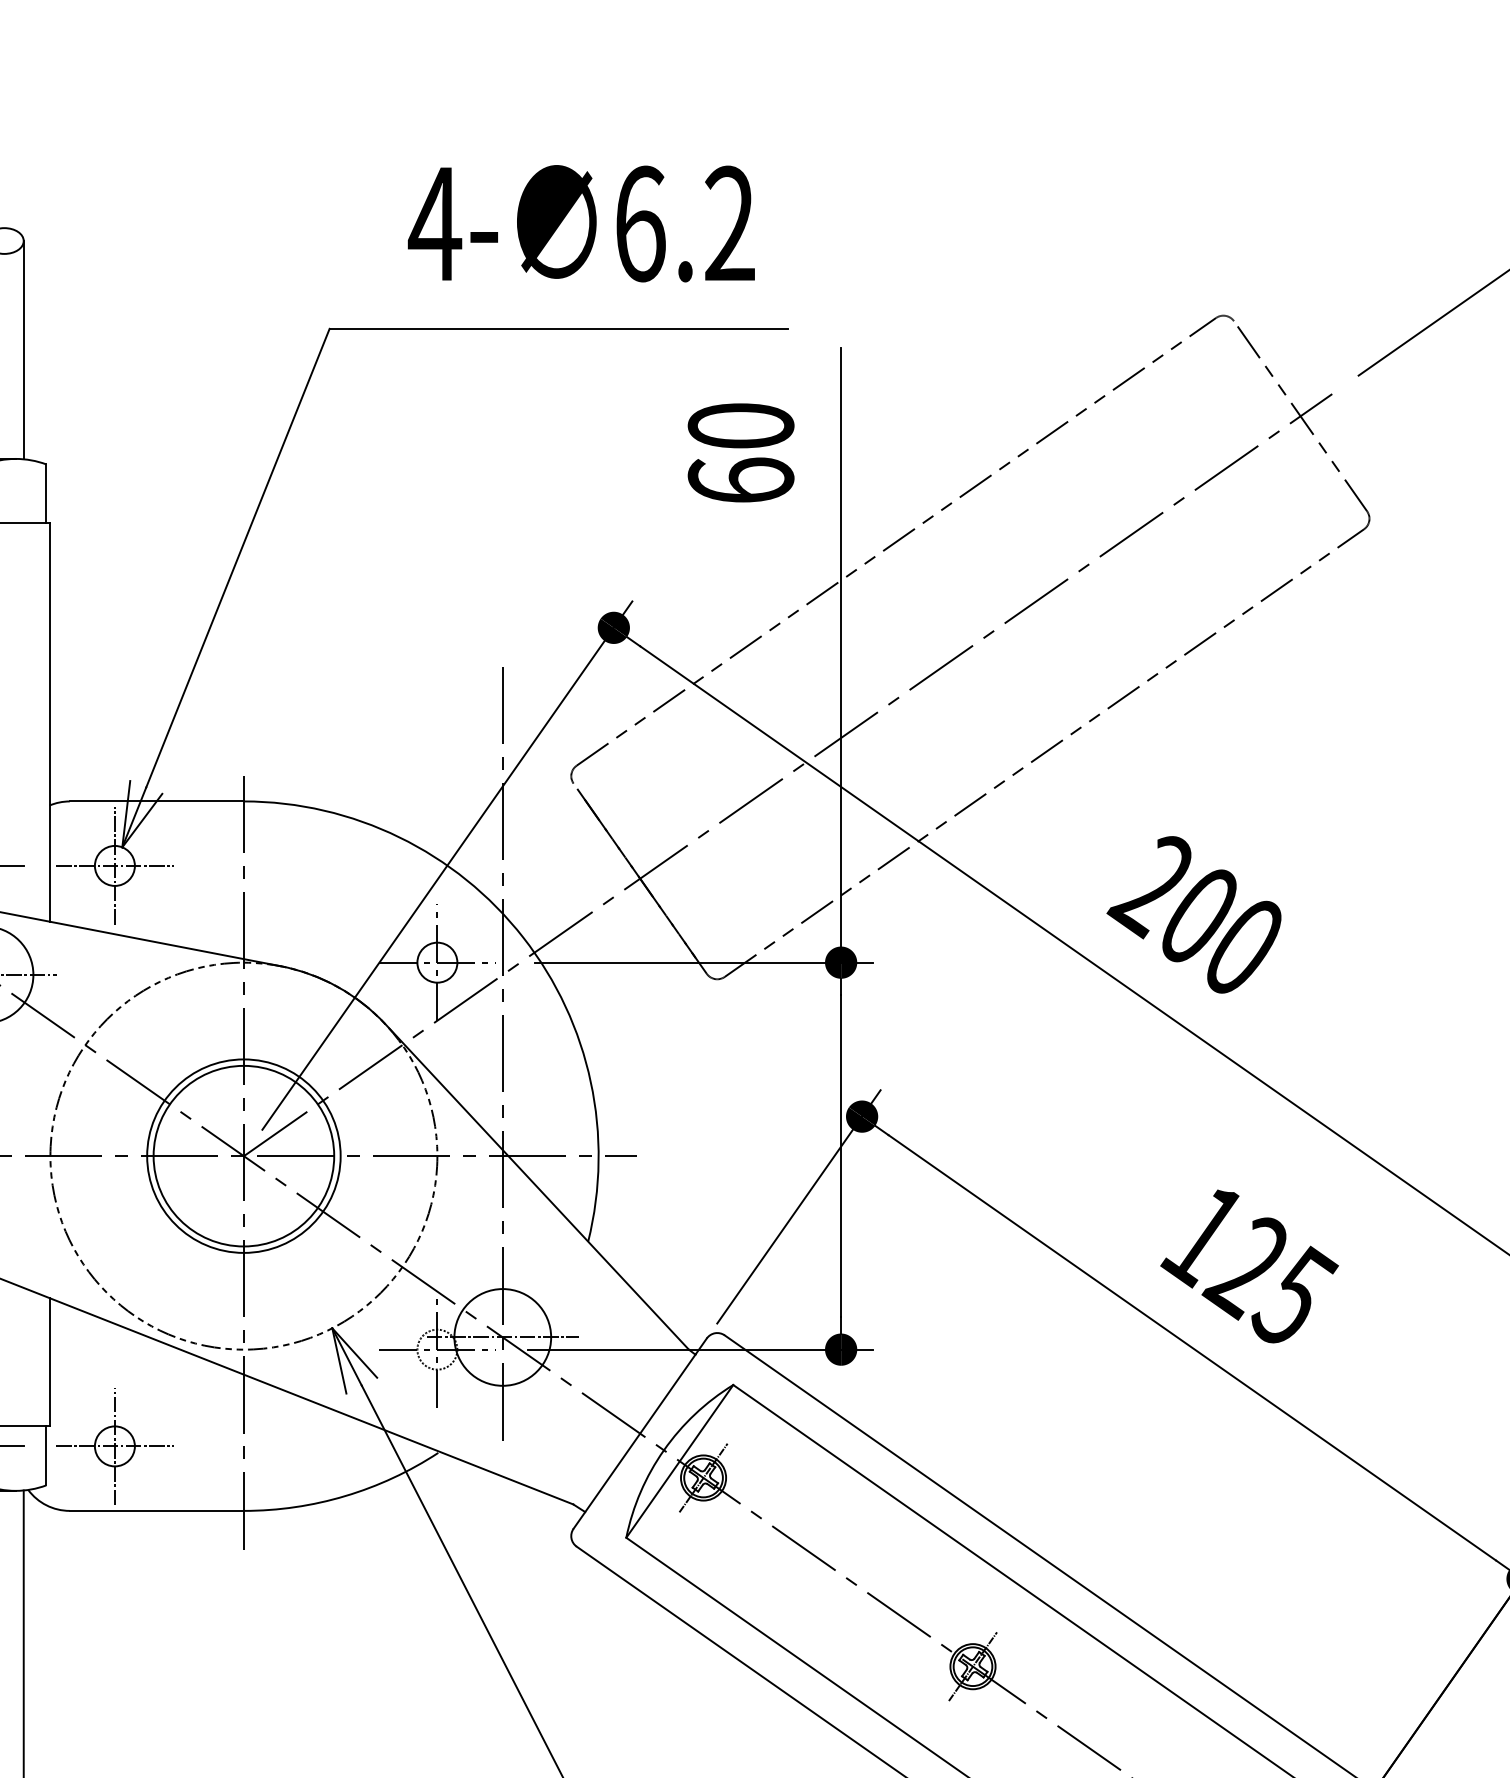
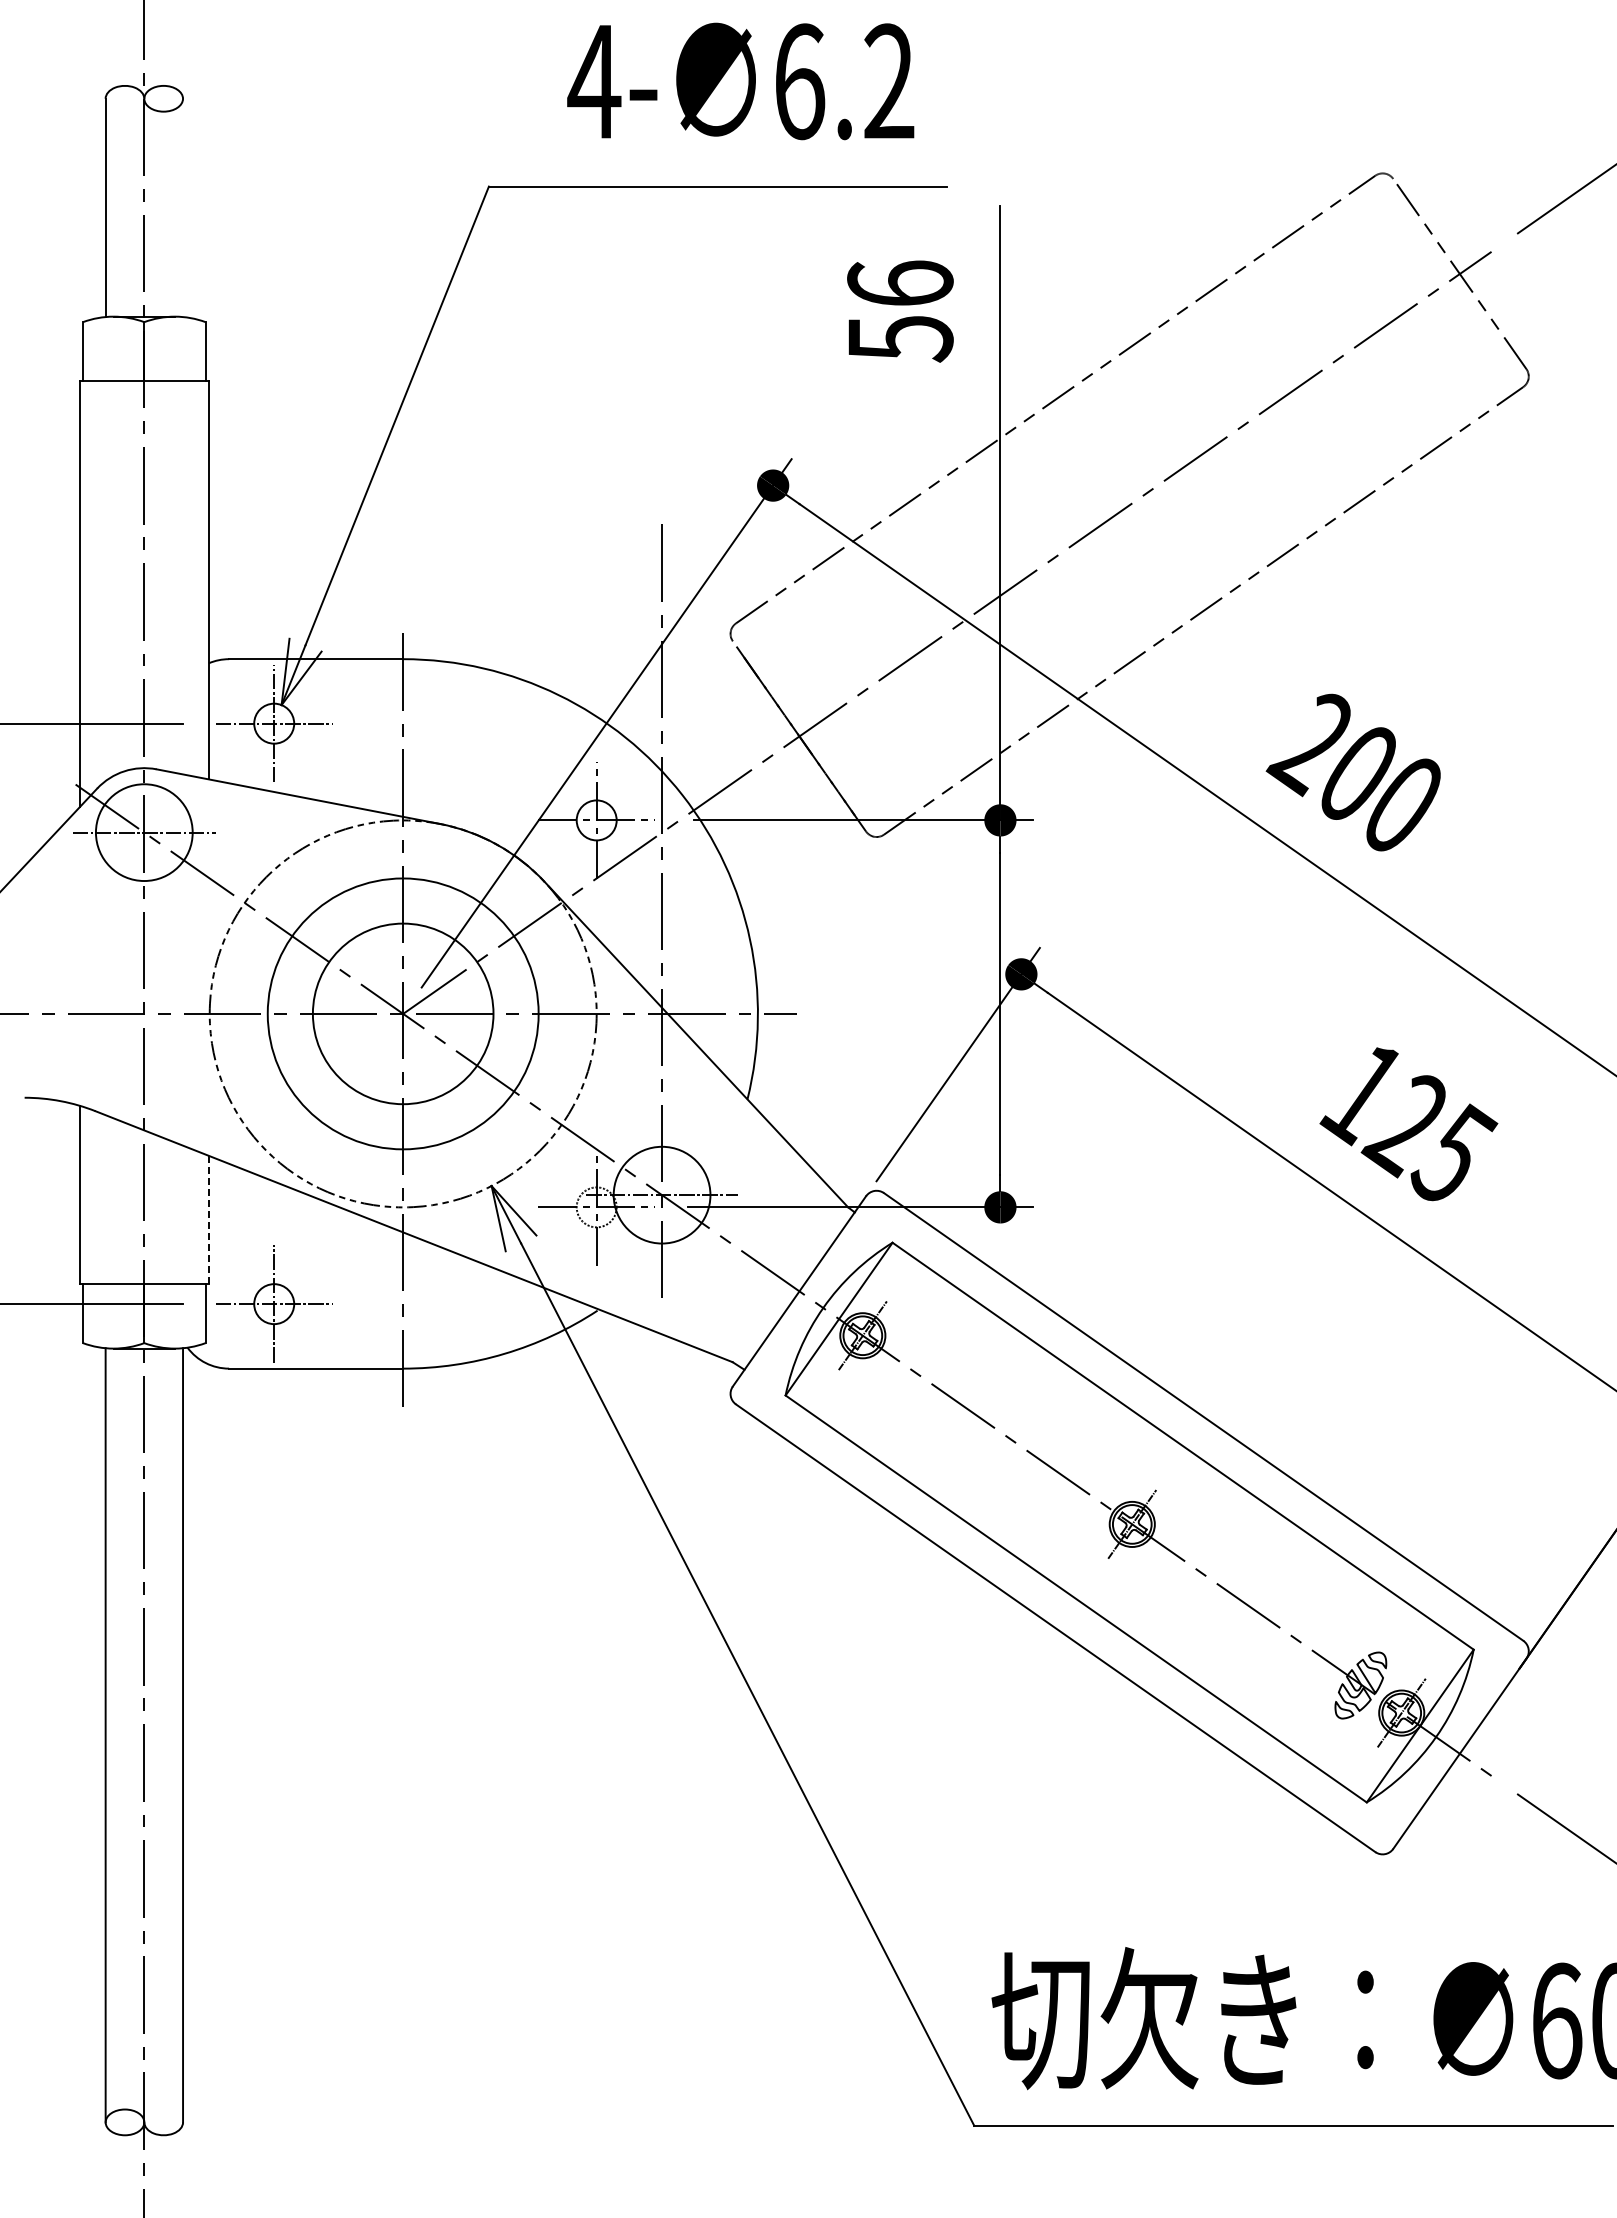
line: (24, 349) -> (183, 207), removed
text: (741, 453) -> (900, 311), 60 -> 56
circle: (243, 1155) -> (402, 1013), size x1.4
line: (49, 1362) -> (208, 1220), solid -> dashed

